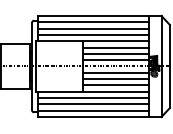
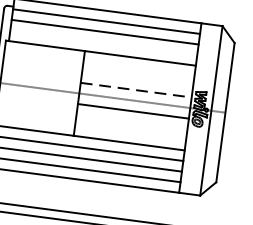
line: (92, 34) -> (102, 41), removed
line: (115, 47) -> (138, 68), removed
line: (115, 53) -> (137, 78), removed
line: (116, 60) -> (137, 90), solid -> dashed
line: (115, 79) -> (131, 122), removed
line: (115, 85) -> (129, 132), removed

